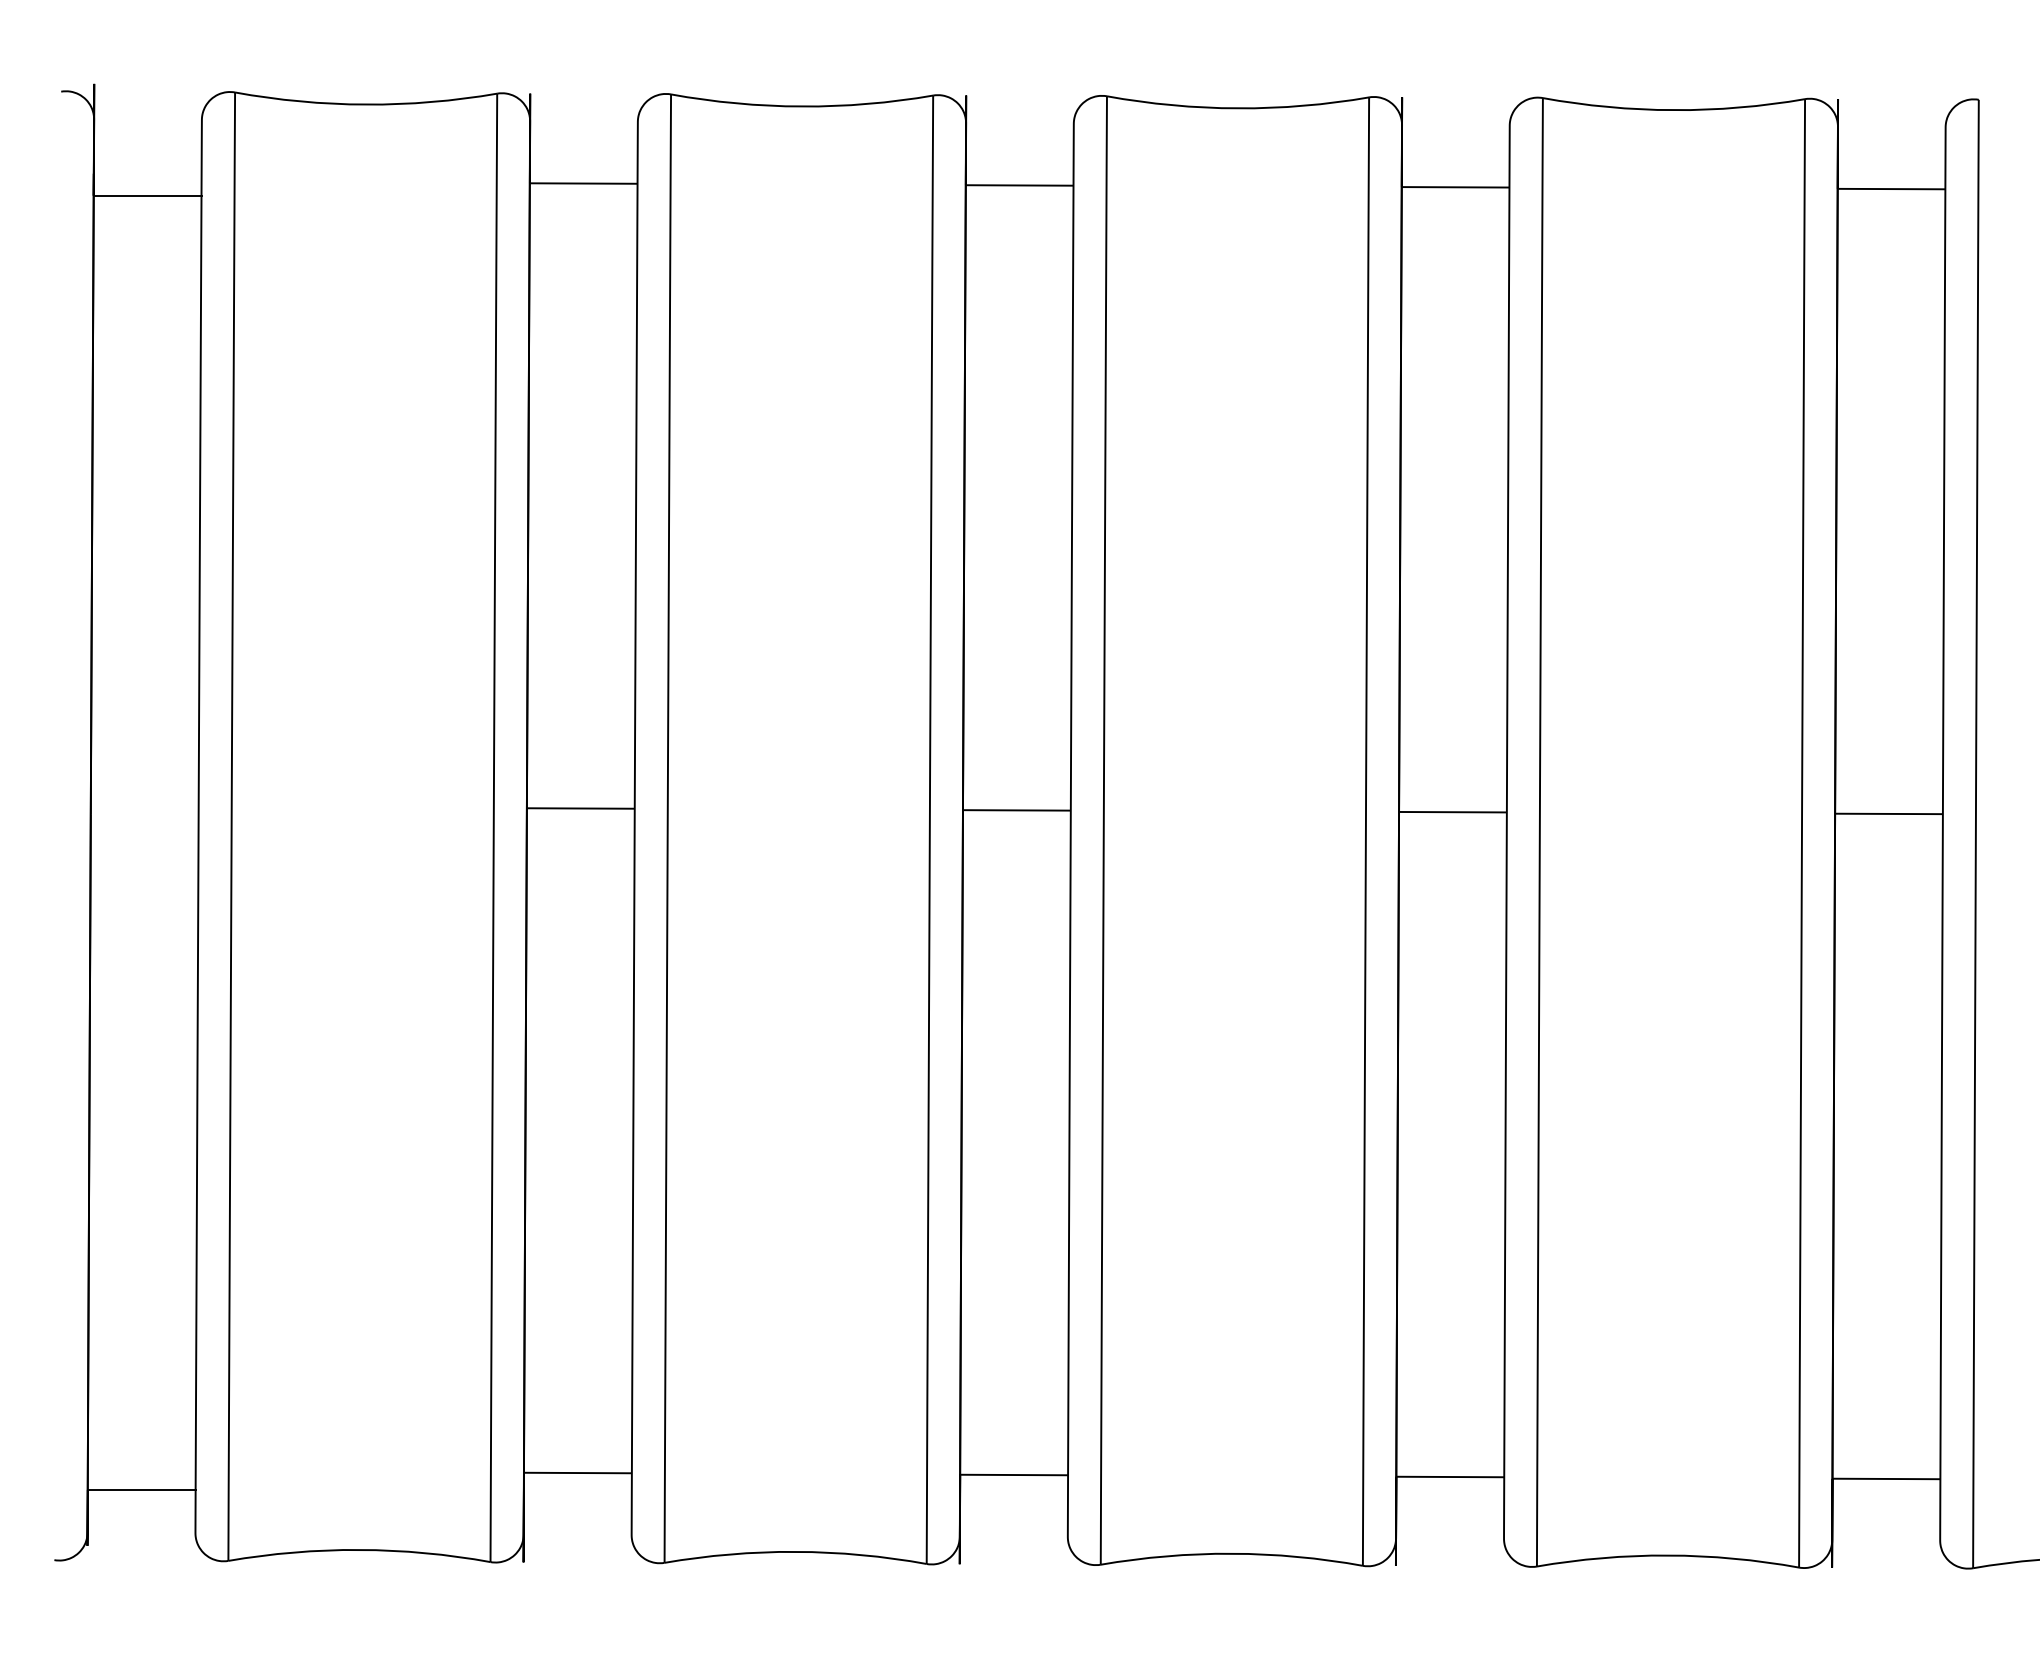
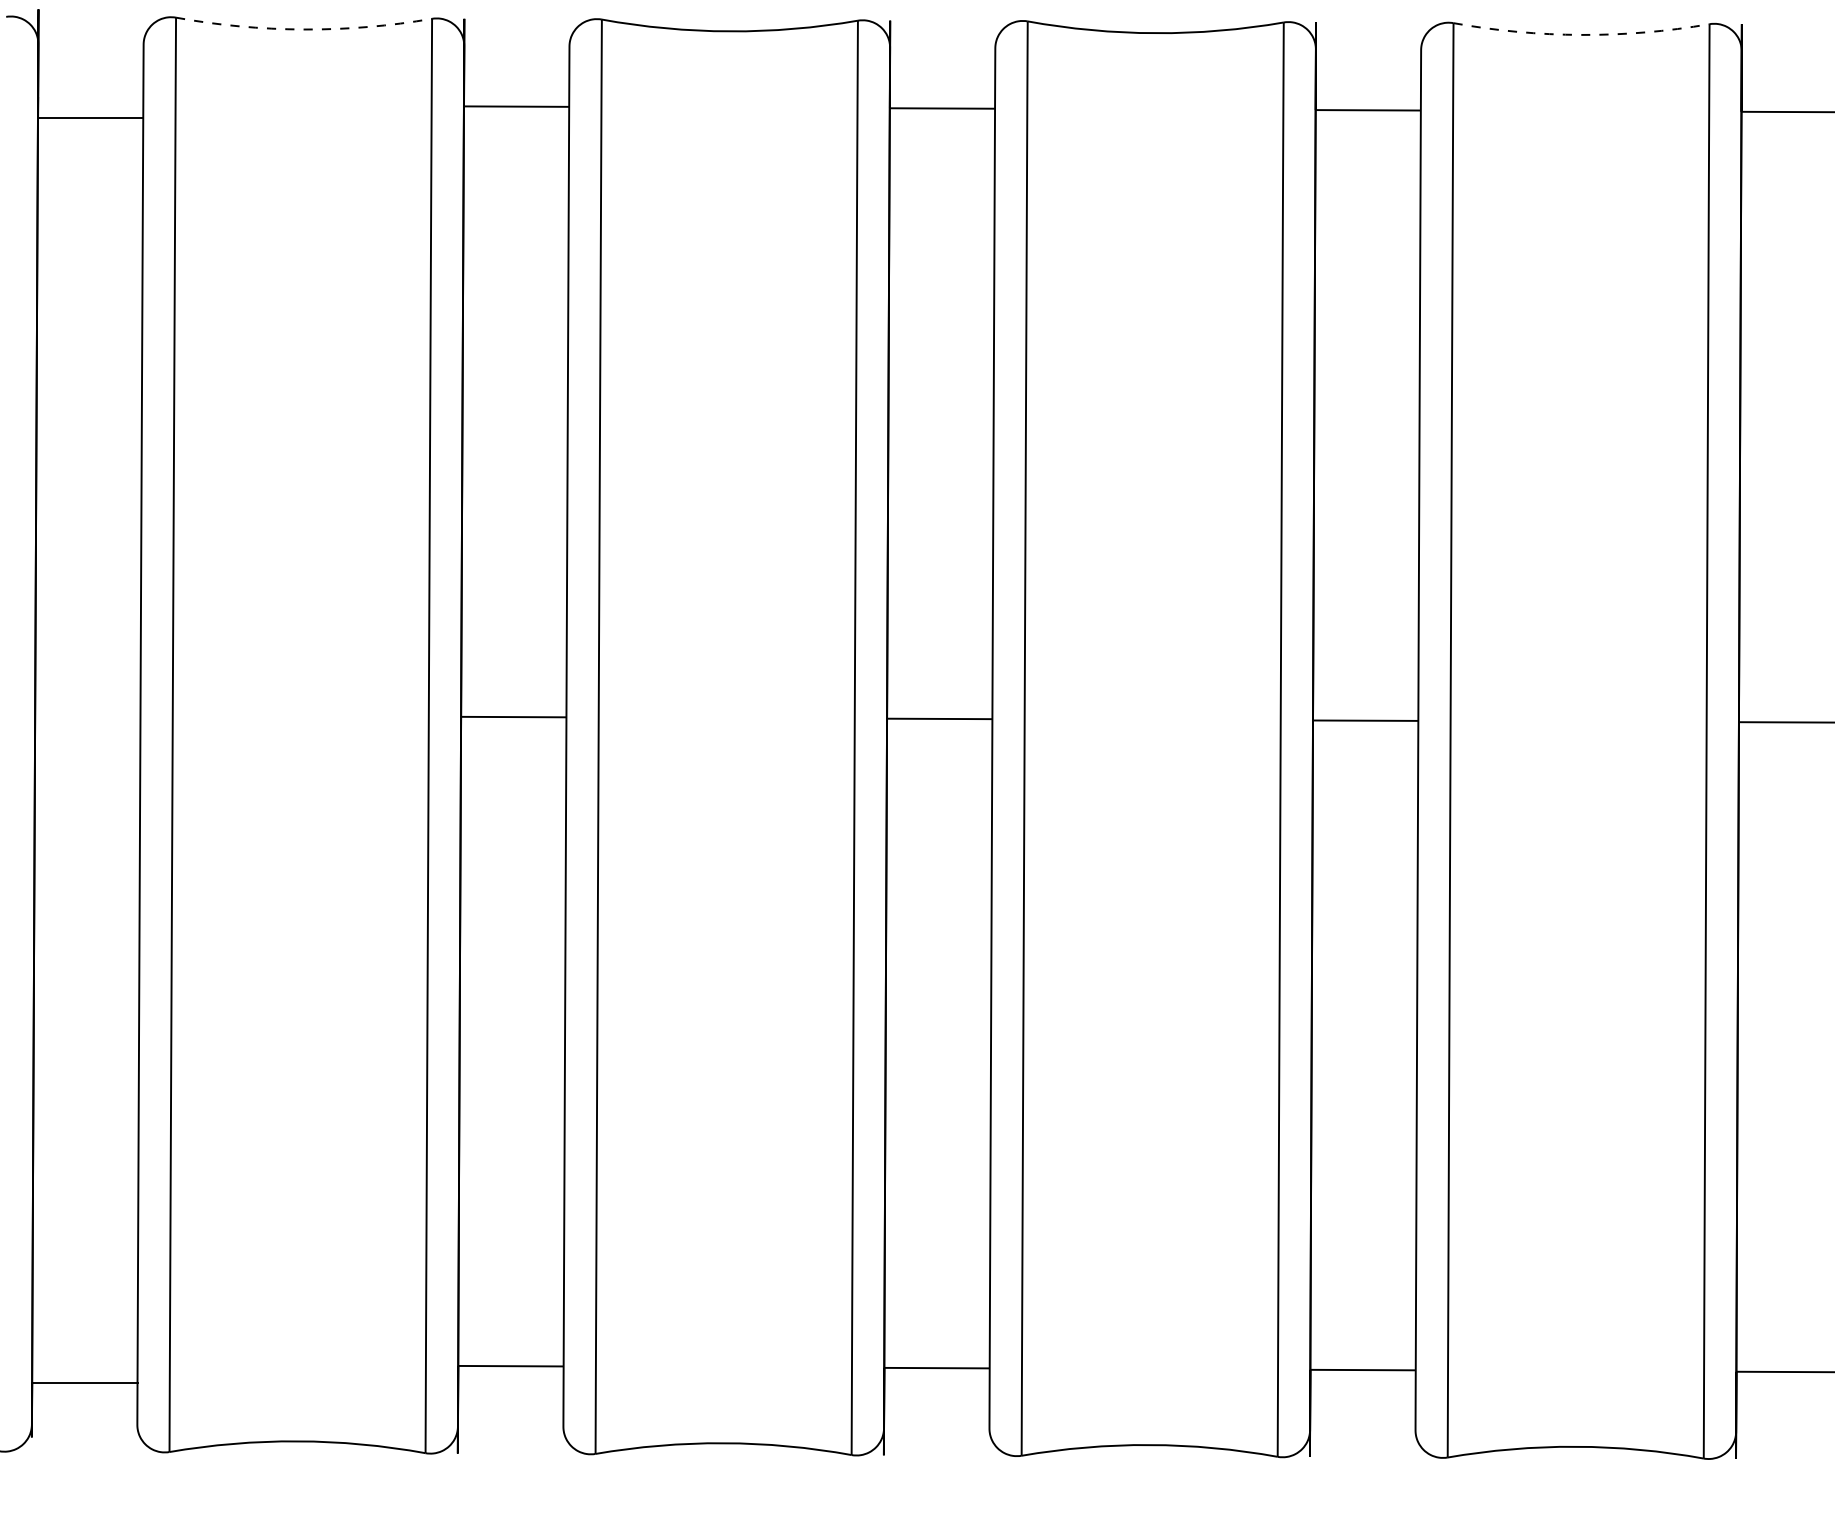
arc: (366, 104) -> (304, 29), solid -> dashed
arc: (1673, 110) -> (1581, 35), solid -> dashed

